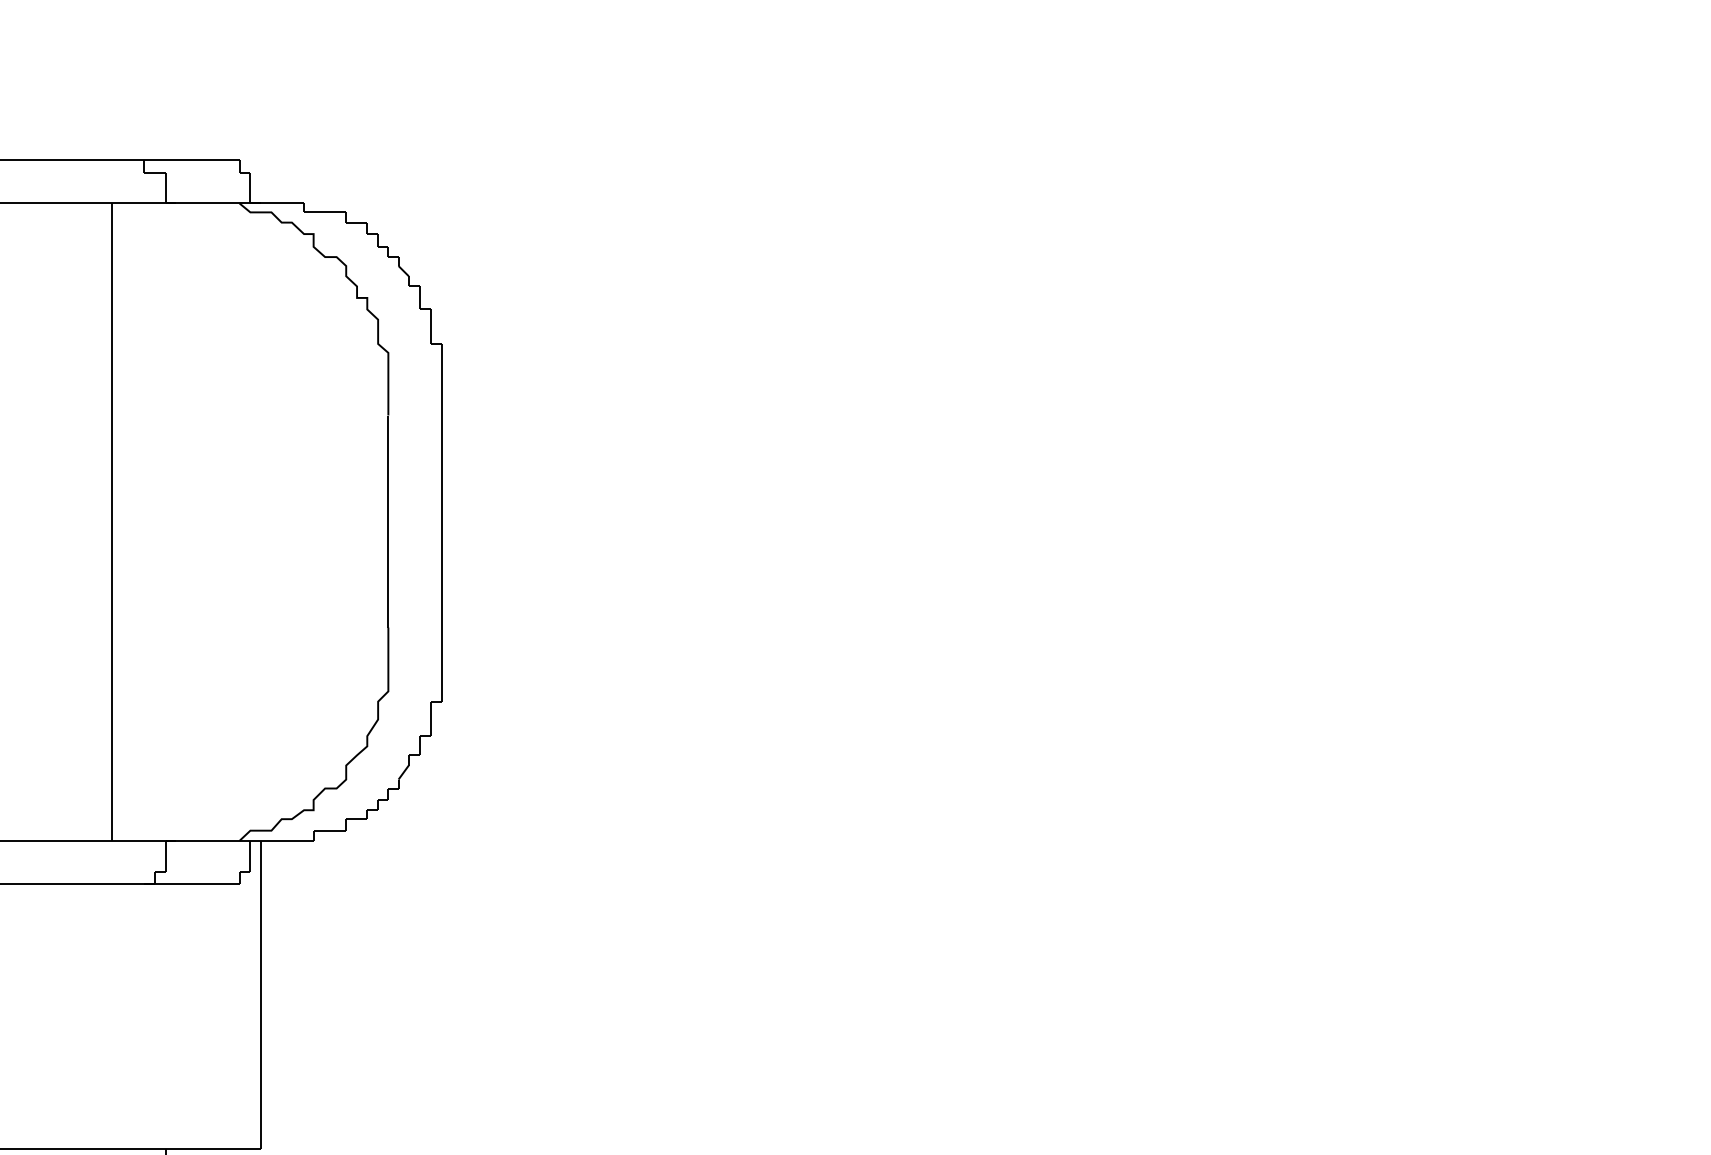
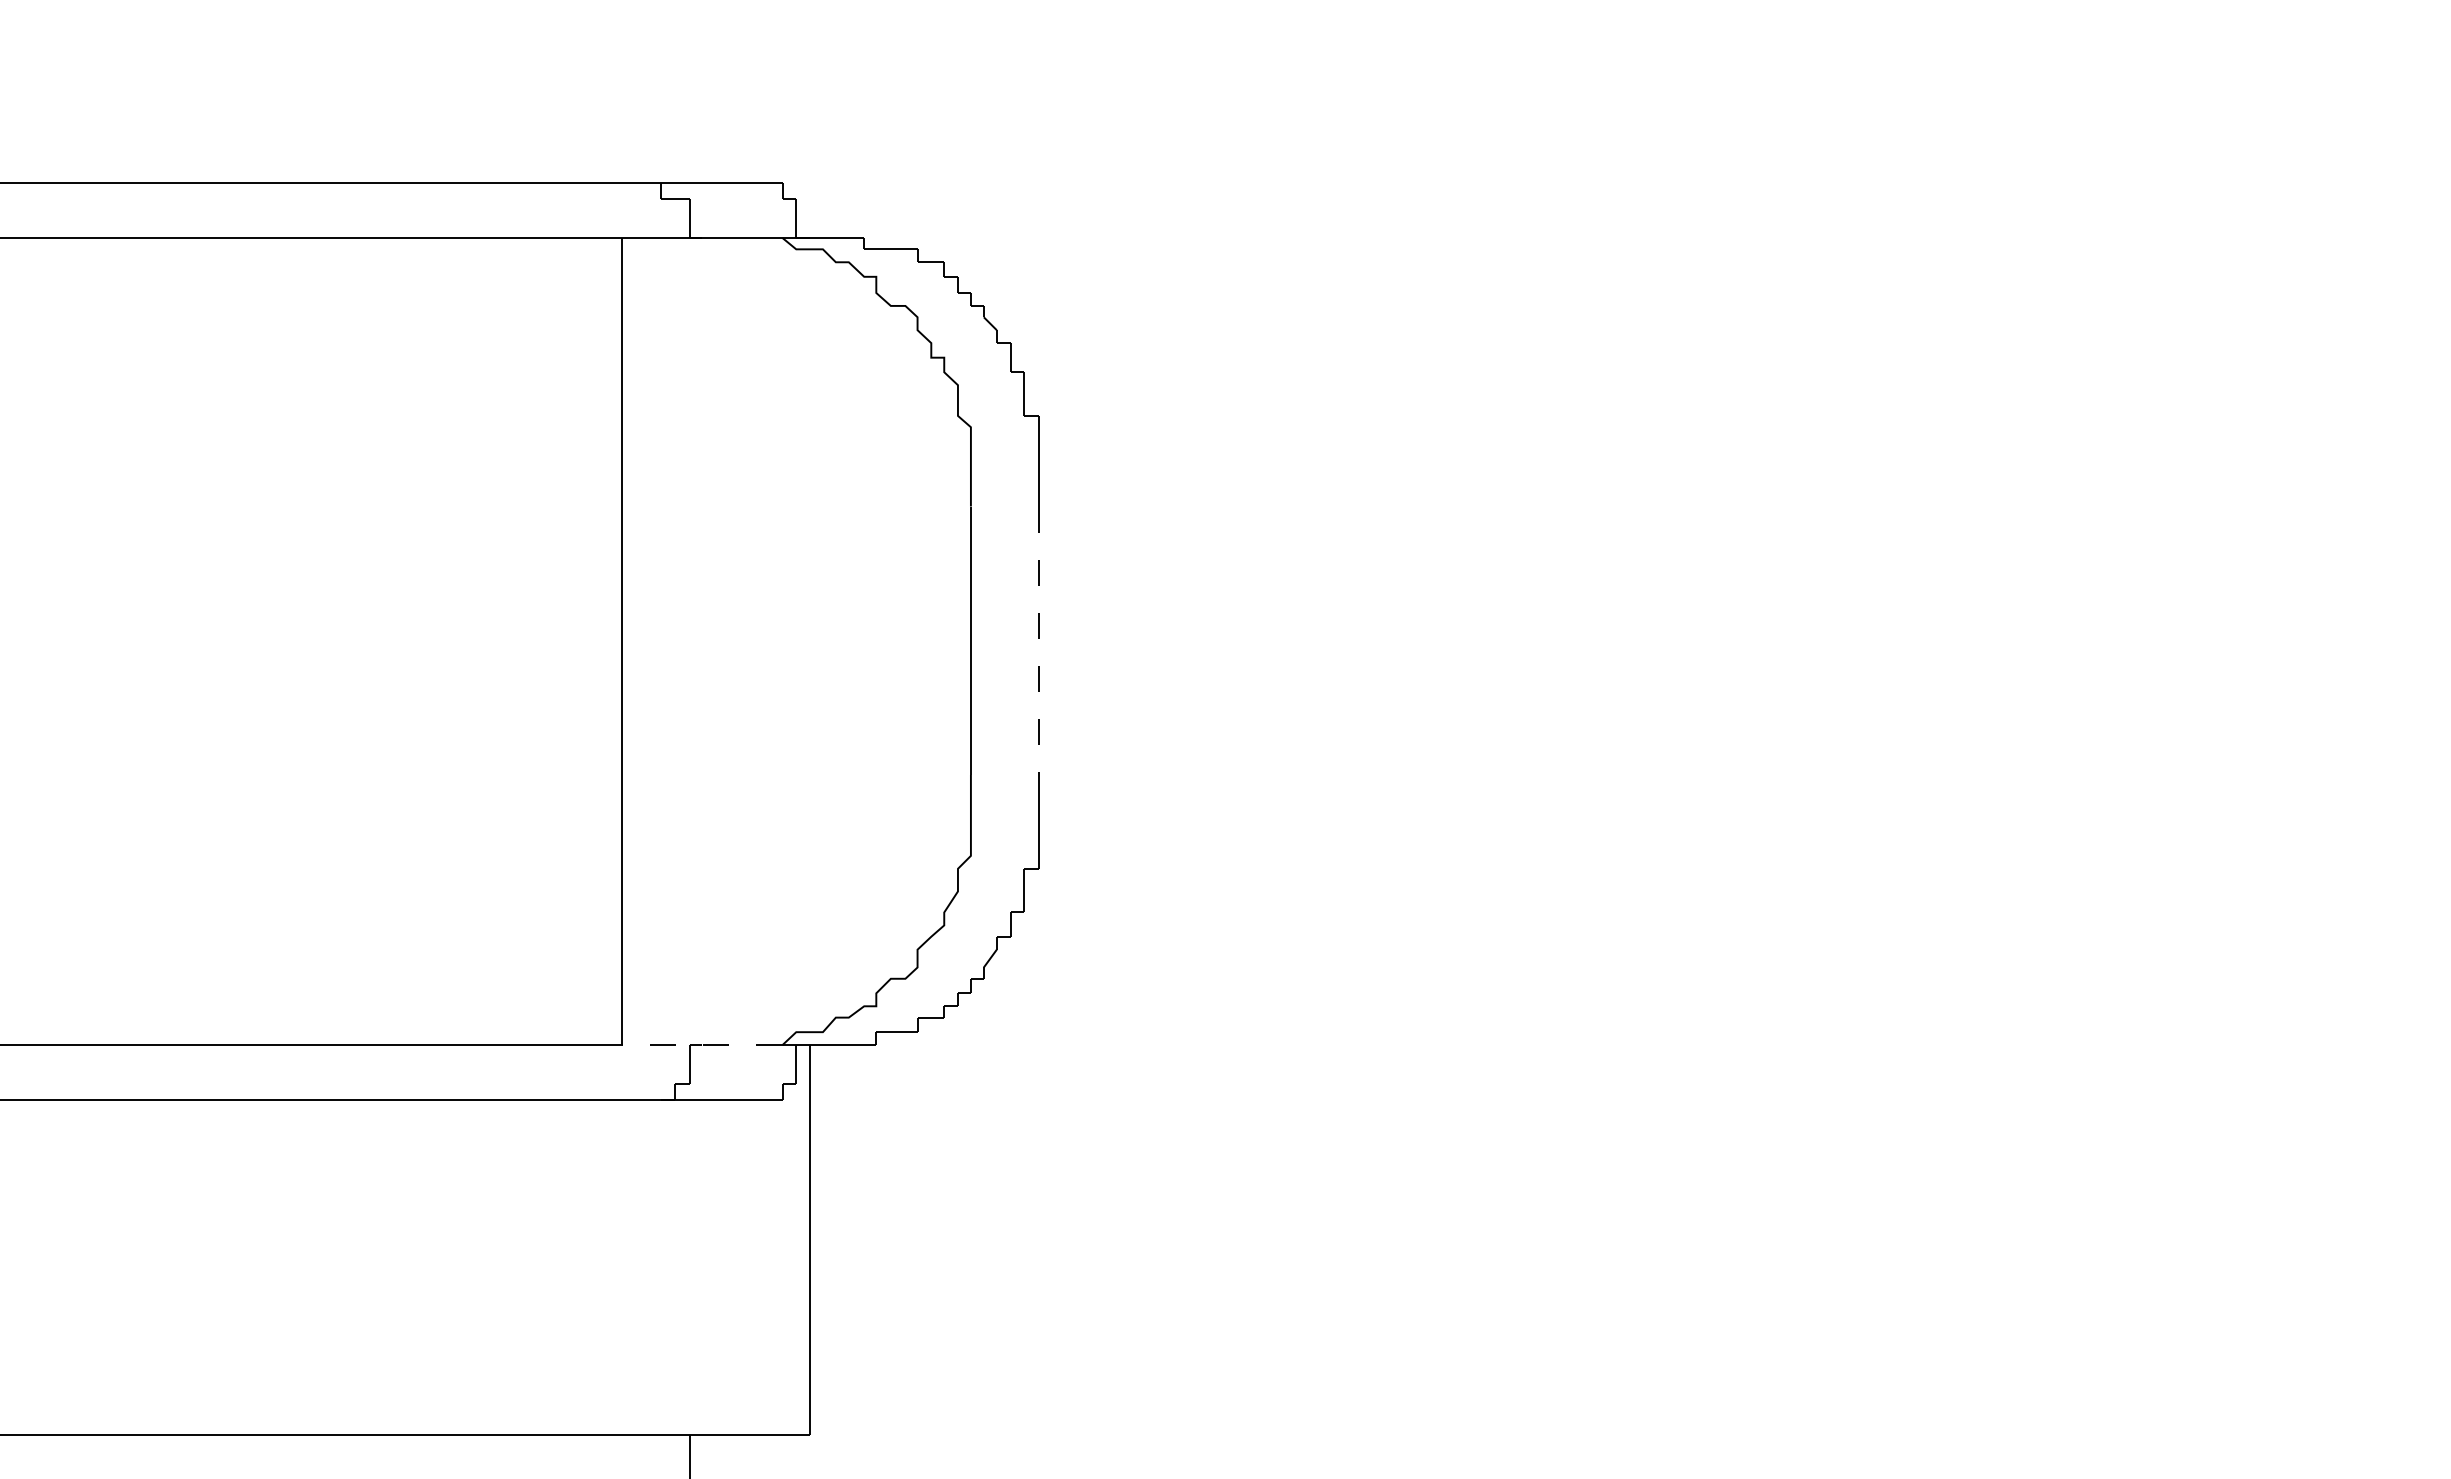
line: (441, 522) -> (1038, 641), solid -> dashed
line: (175, 841) -> (701, 1045), solid -> dashed

